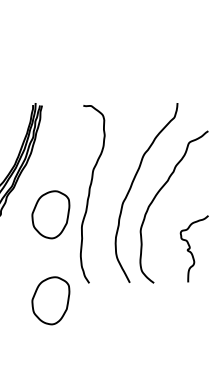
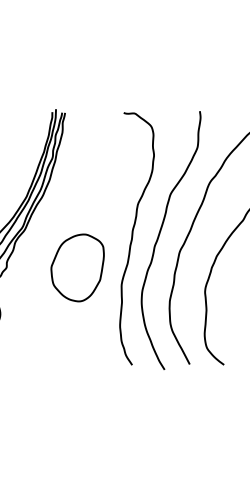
curve: (109, 191) -> (160, 234), added
part: (50, 300) -> (77, 389), removed

